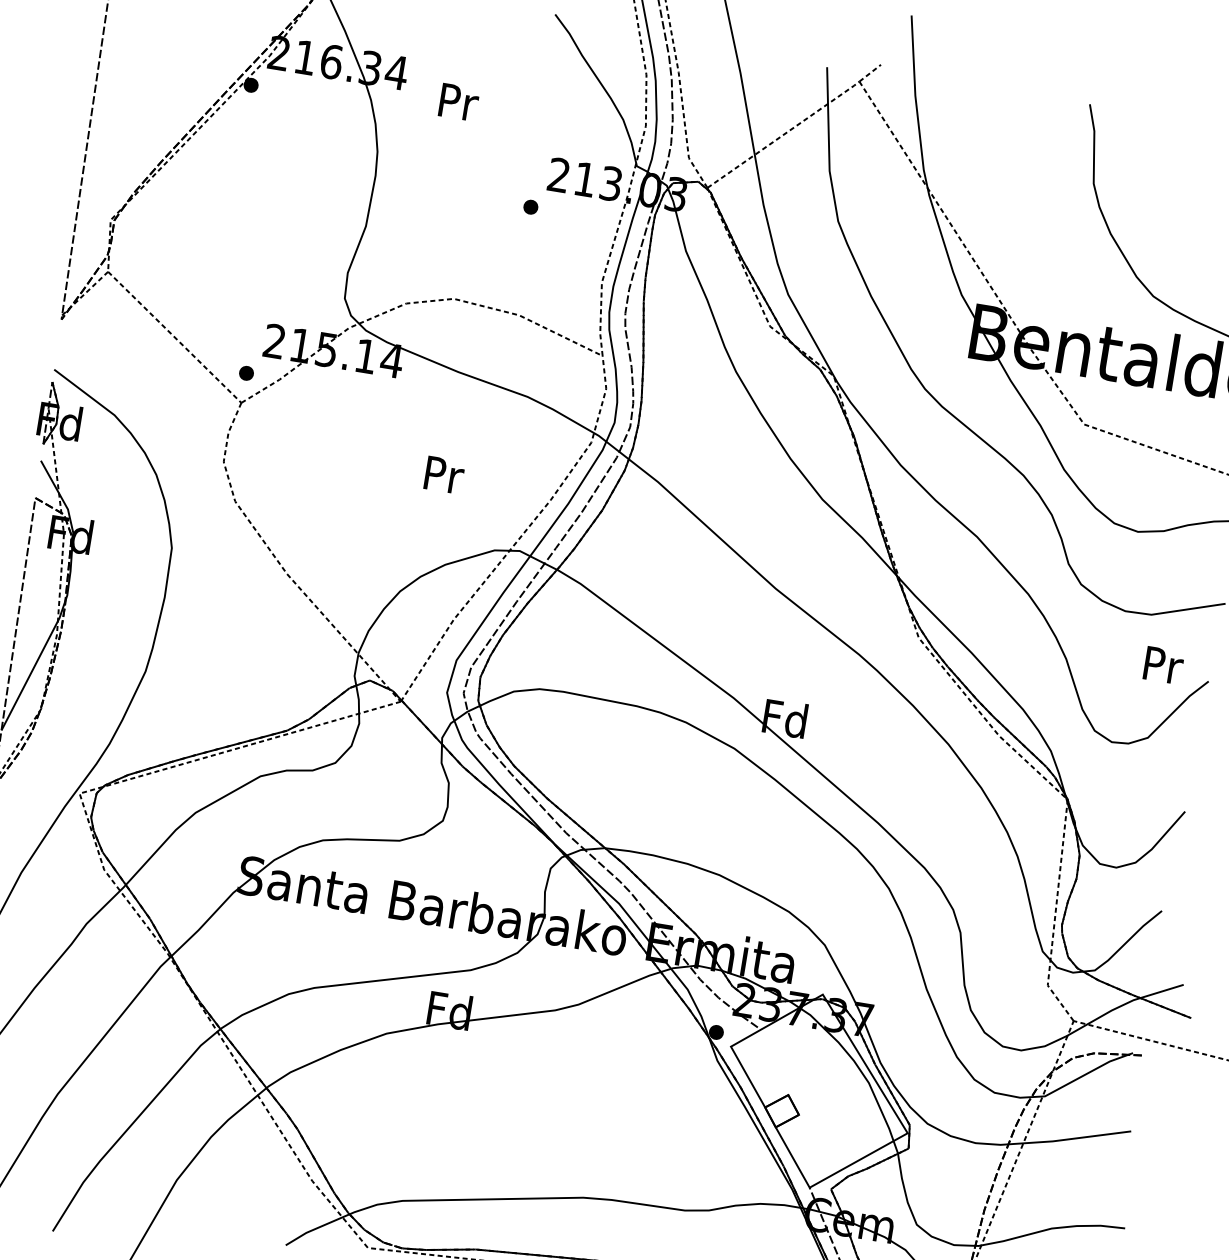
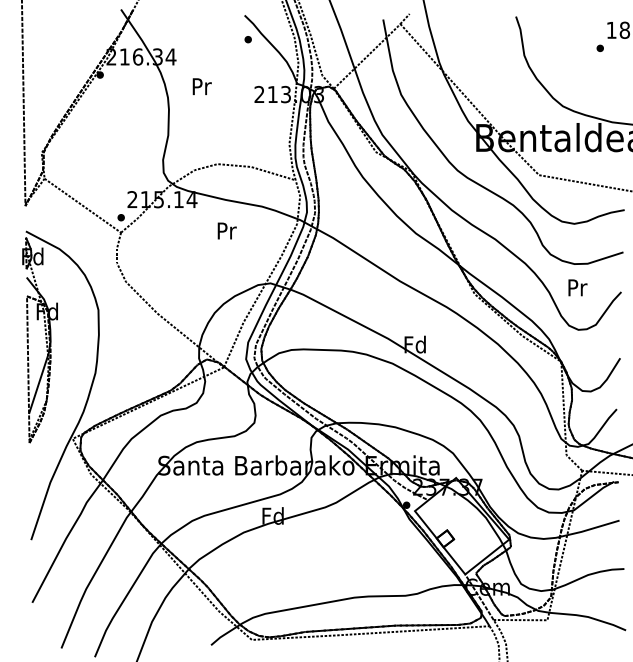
text: (457, 101) -> (201, 86), moved
part: (529, 206) -> (247, 39), moved
text: (443, 473) -> (226, 230), moved
text: (1163, 664) -> (577, 287), moved

